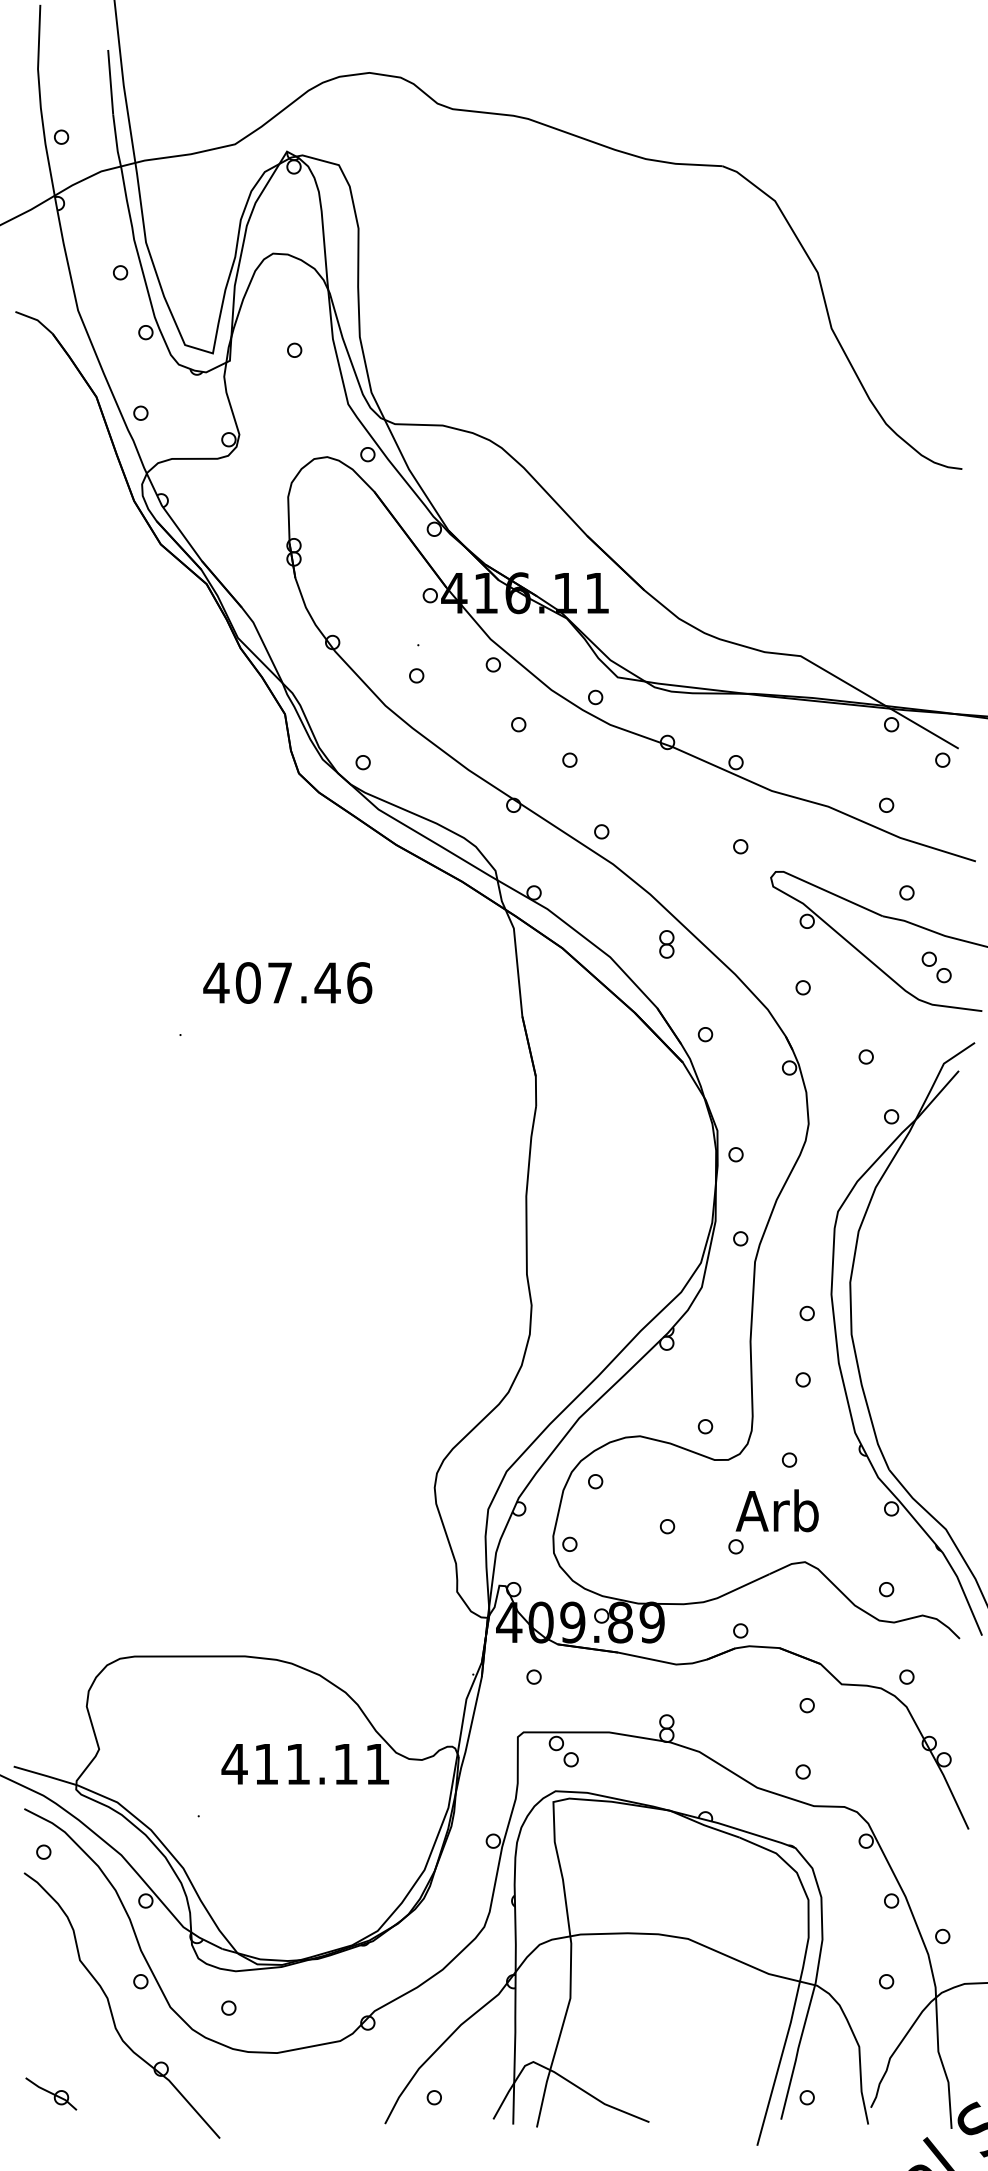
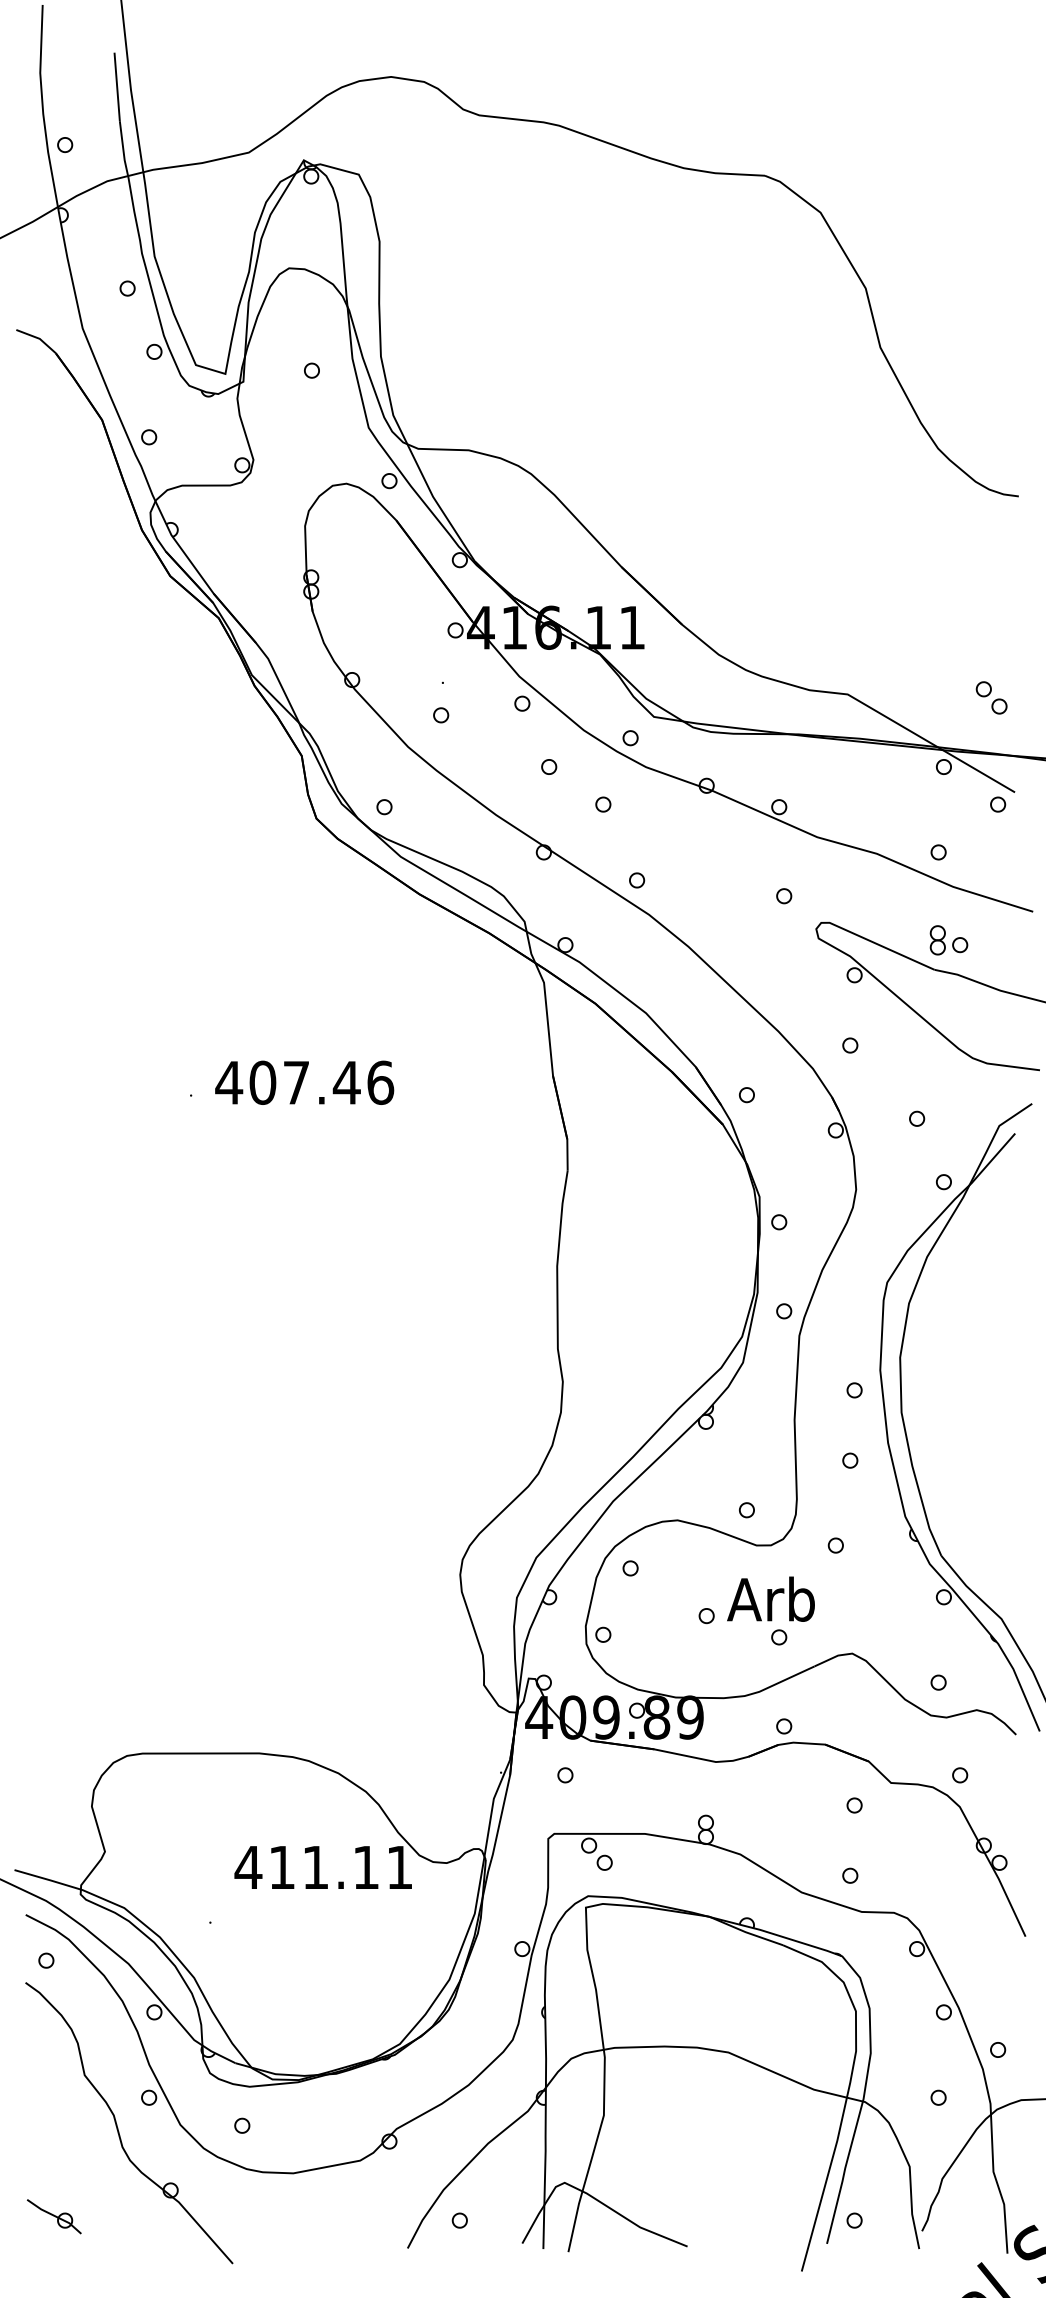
part: (666, 944) -> (937, 940), moved
part: (936, 967) -> (991, 697), moved
text: (287, 982) -> (304, 1082), moved
text: (776, 1510) -> (770, 1598), moved

